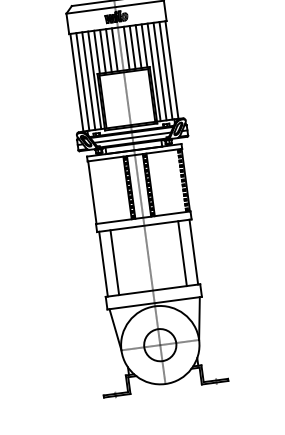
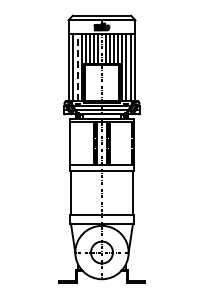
line: (88, 80) -> (77, 67), solid -> dashed
line: (182, 253) -> (125, 192), removed
line: (114, 262) -> (78, 192), removed

